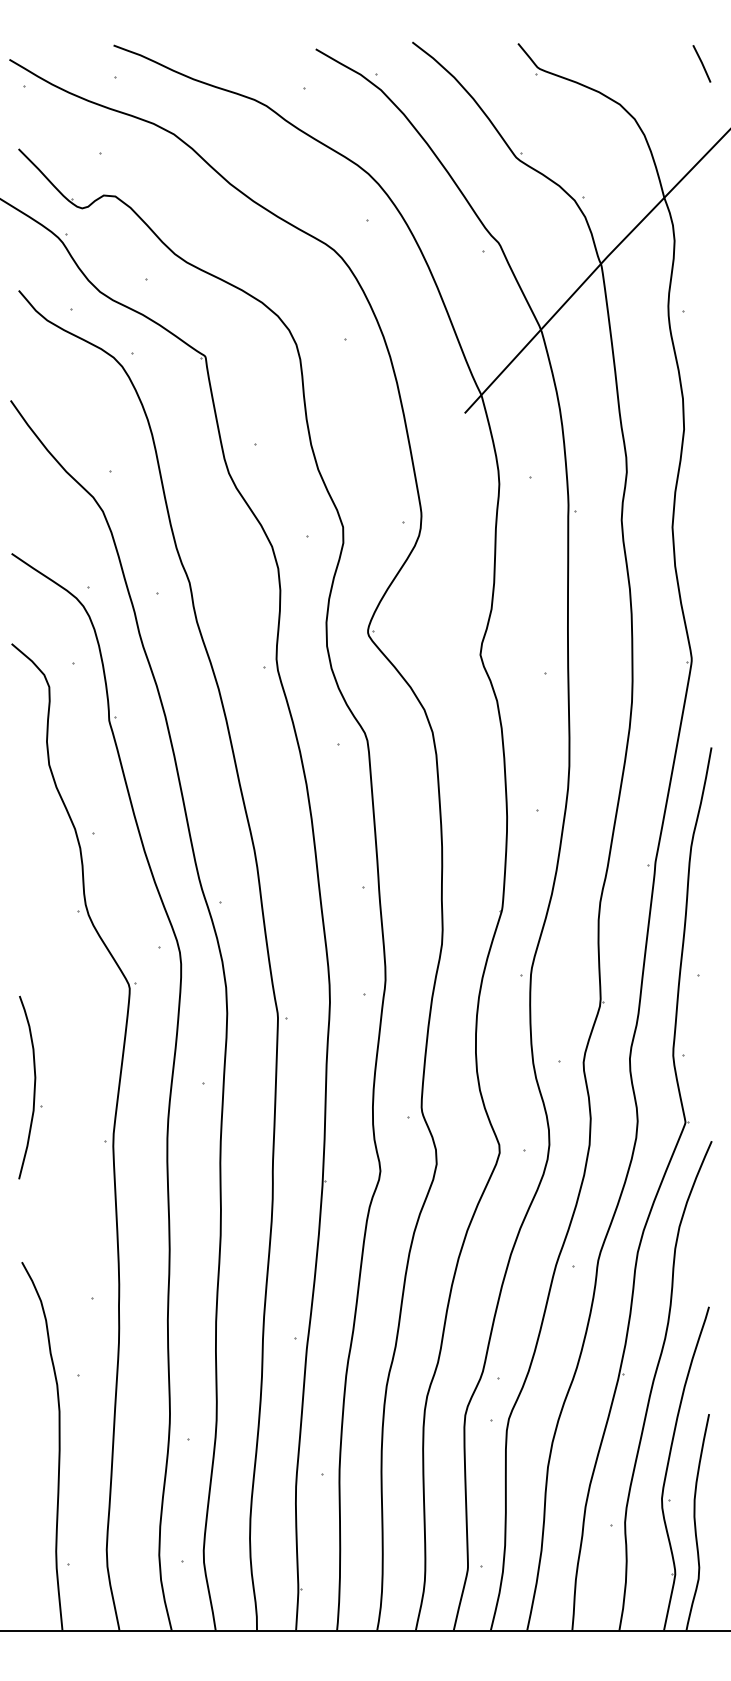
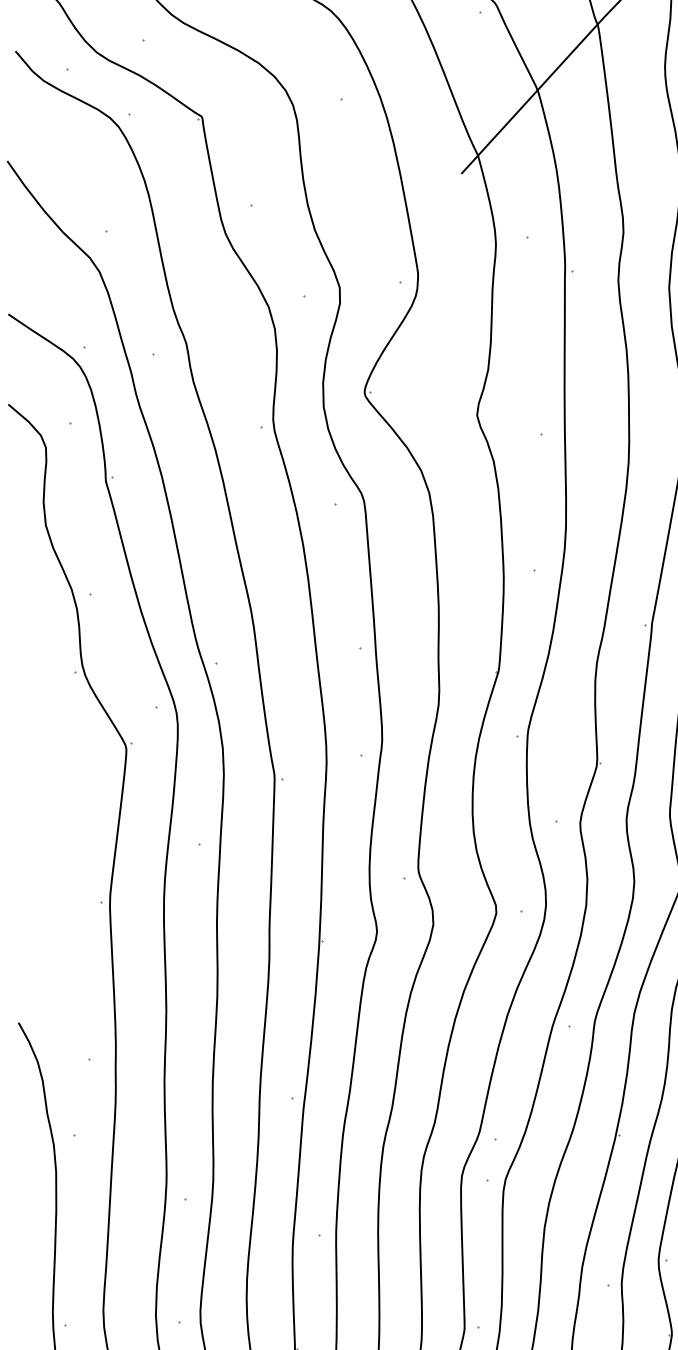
part: (30, 1087) -> (27, 848), removed

